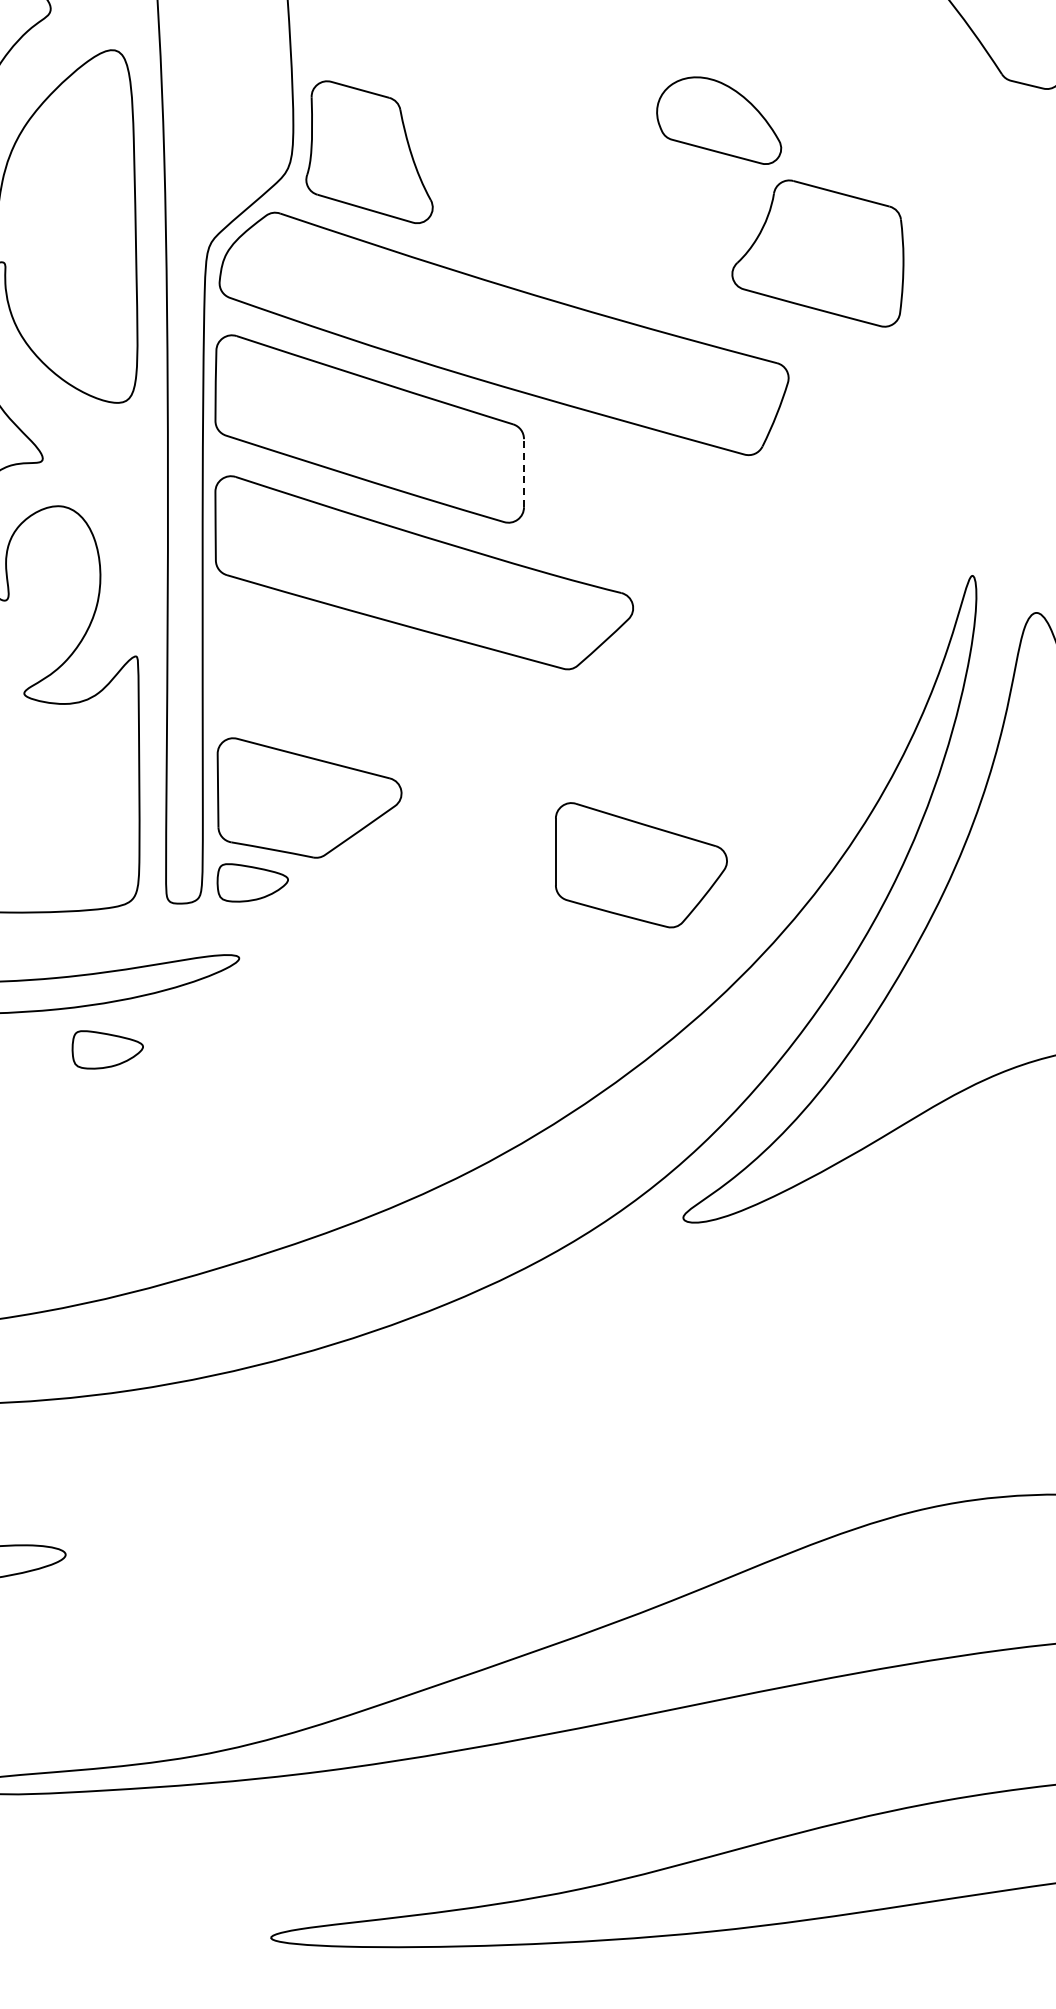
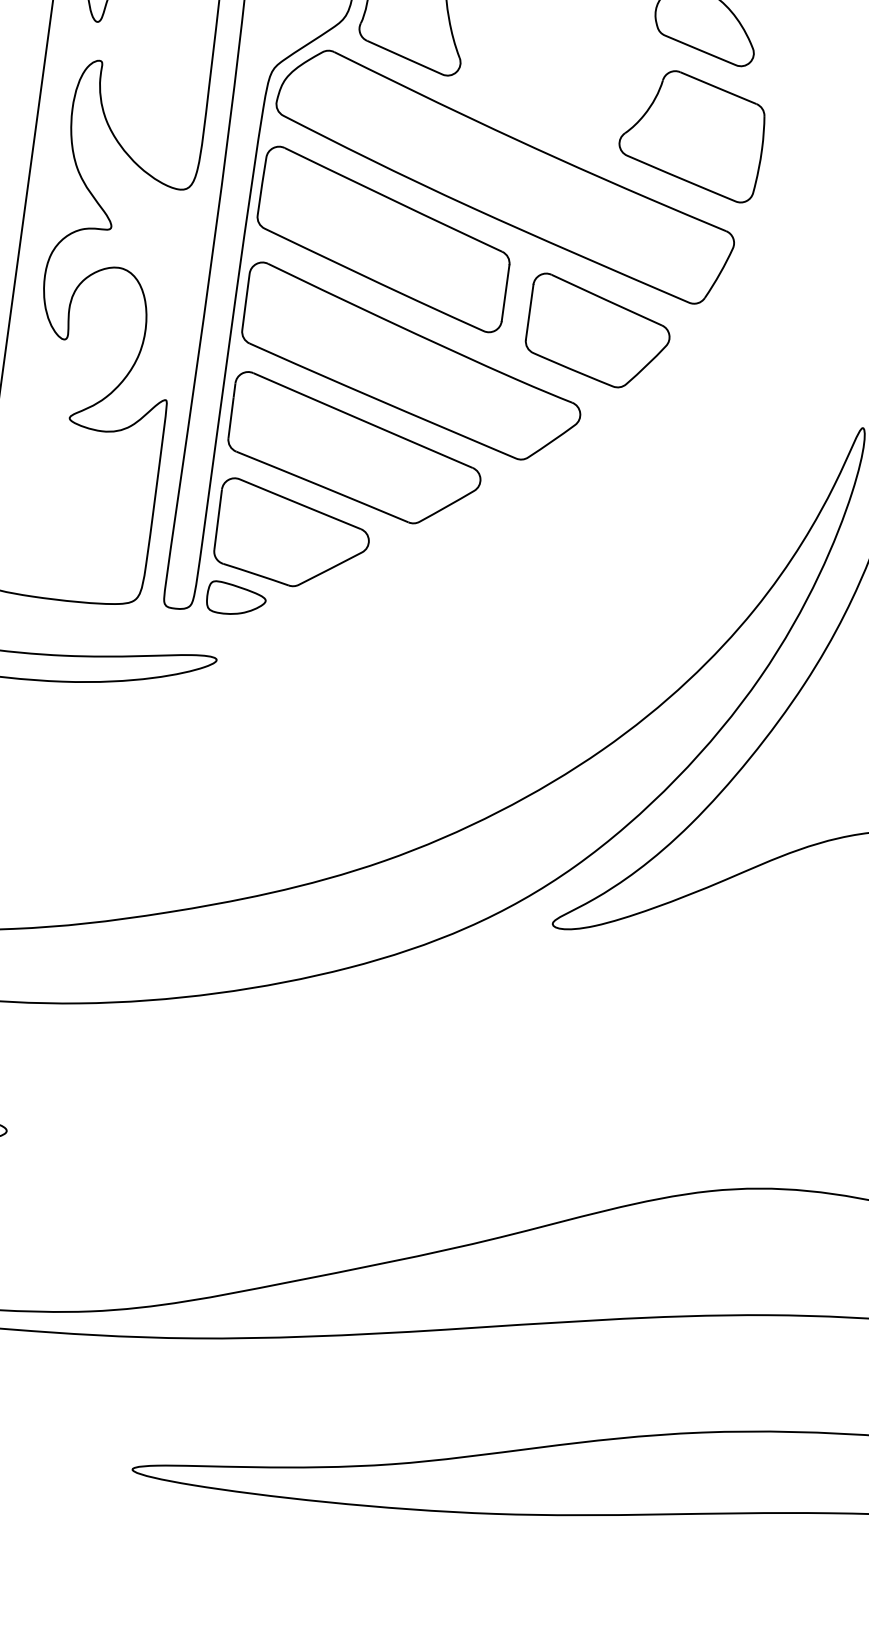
part: (817, 253) -> (691, 134), moved
line: (524, 473) -> (505, 293), dashed -> solid
part: (370, 685) -> (355, 450), added
part: (641, 865) -> (598, 332), moved
part: (107, 1049) -> (98, 720), removed

